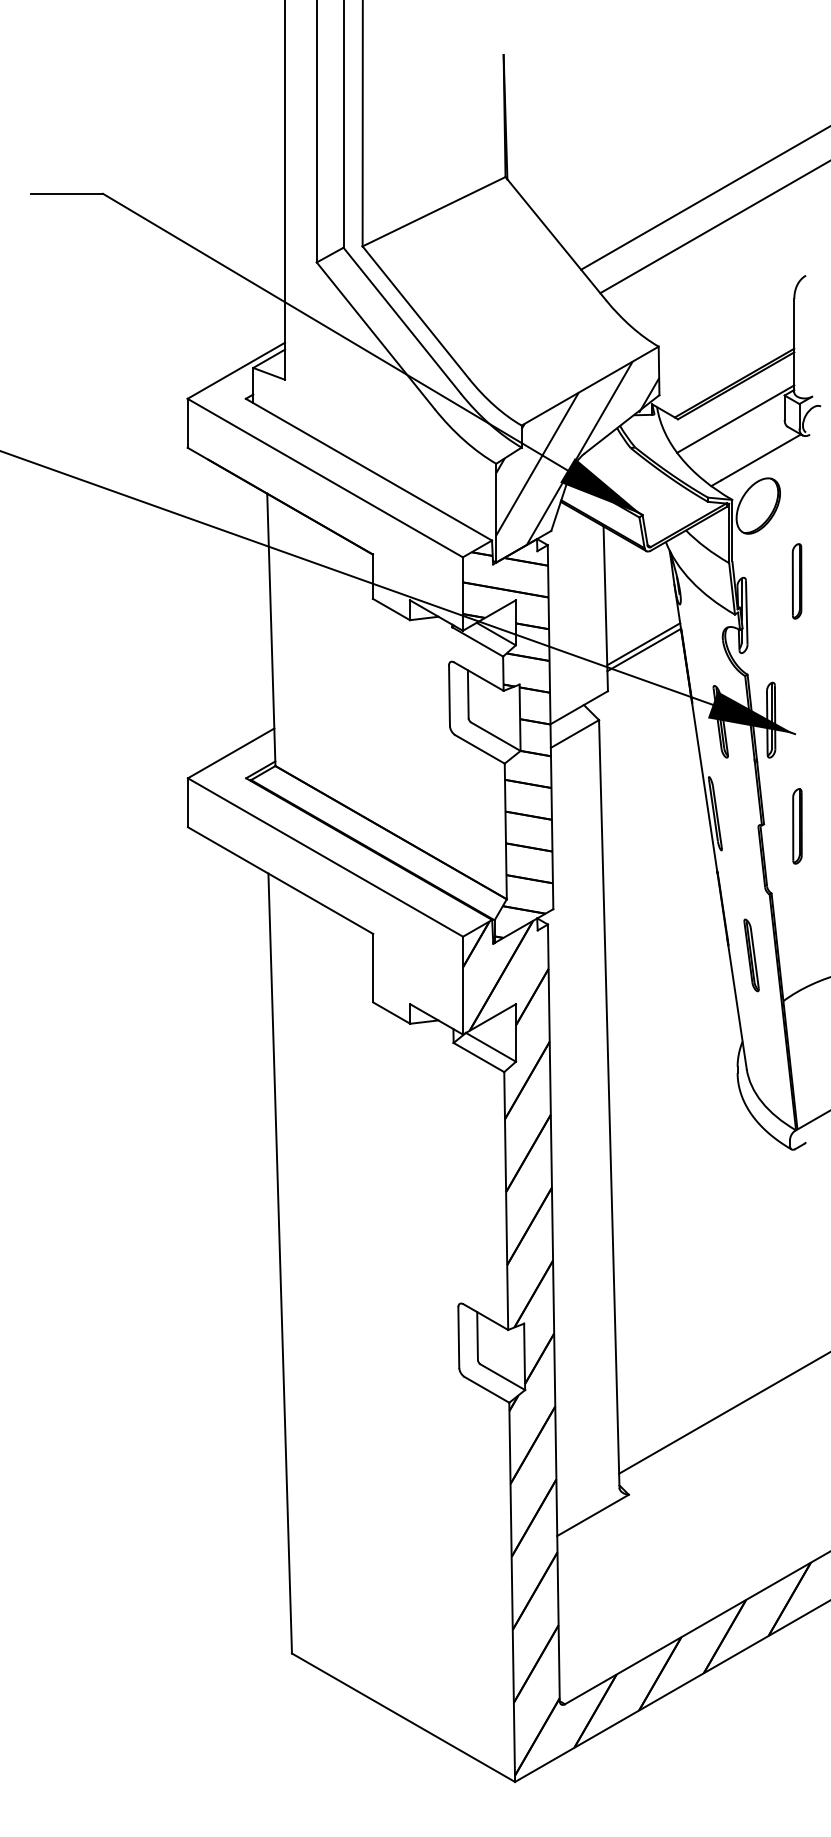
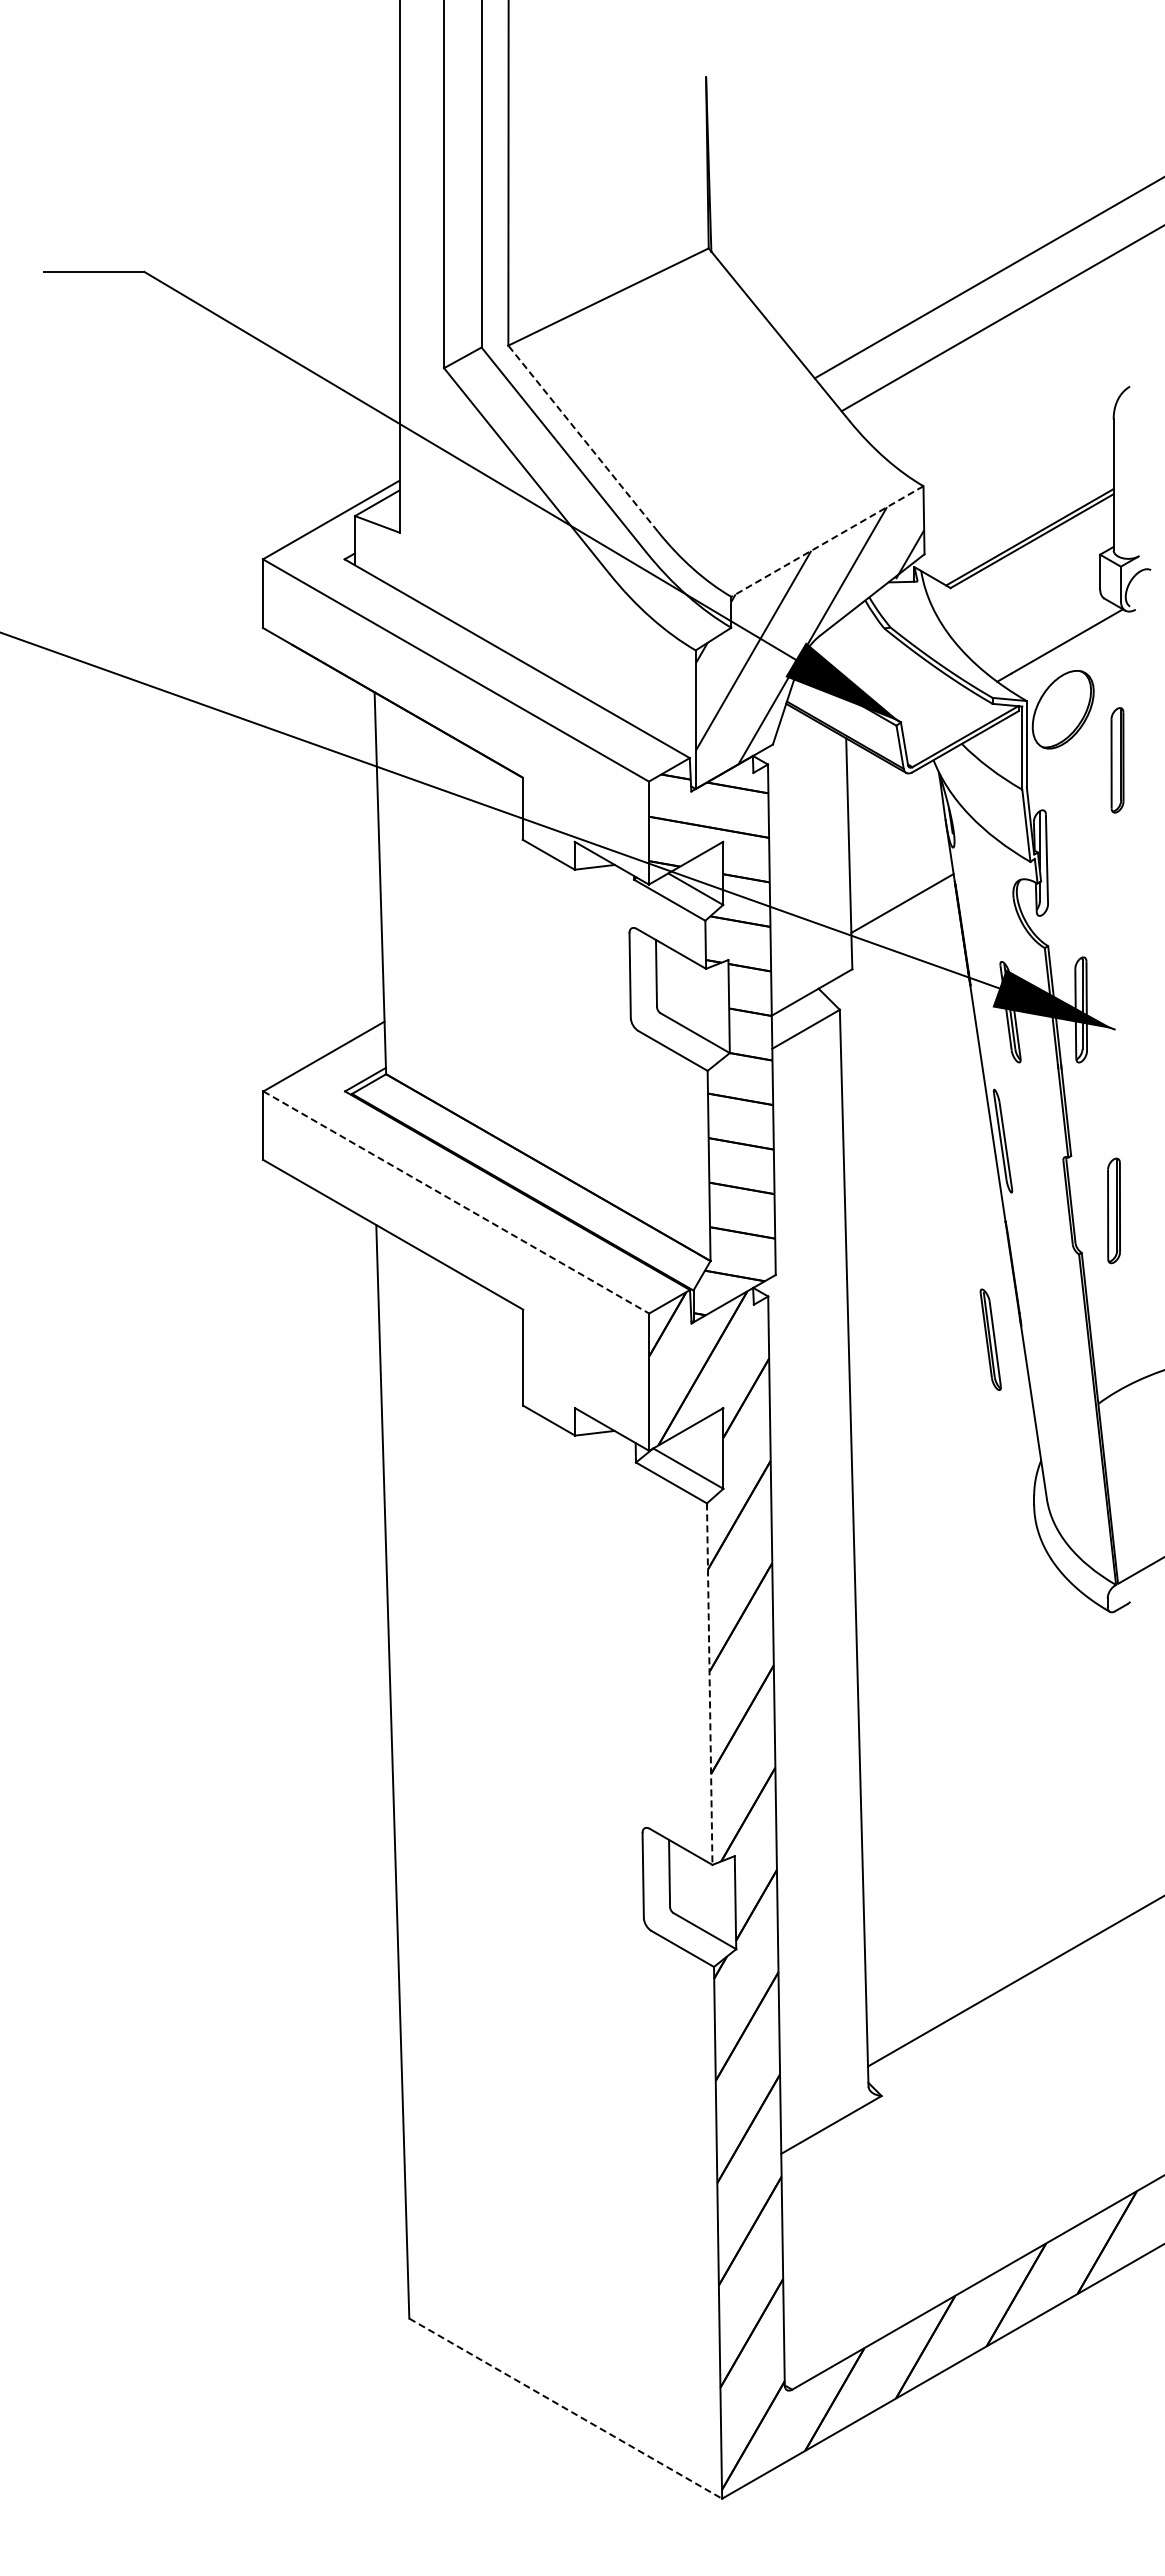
line: (415, 312) -> (582, 438), solid -> dashed
line: (590, 386) -> (827, 541), solid -> dashed
line: (735, 418) -> (1031, 587), removed
part: (797, 581) -> (1117, 760), moved
line: (643, 649) -> (902, 911), removed
part: (797, 826) -> (1113, 1210), moved
line: (325, 857) -> (456, 1202), solid -> dashed
part: (751, 955) -> (990, 1339), moved
line: (506, 1201) -> (709, 1684), solid -> dashed
line: (404, 1717) -> (566, 2408), solid -> dashed

